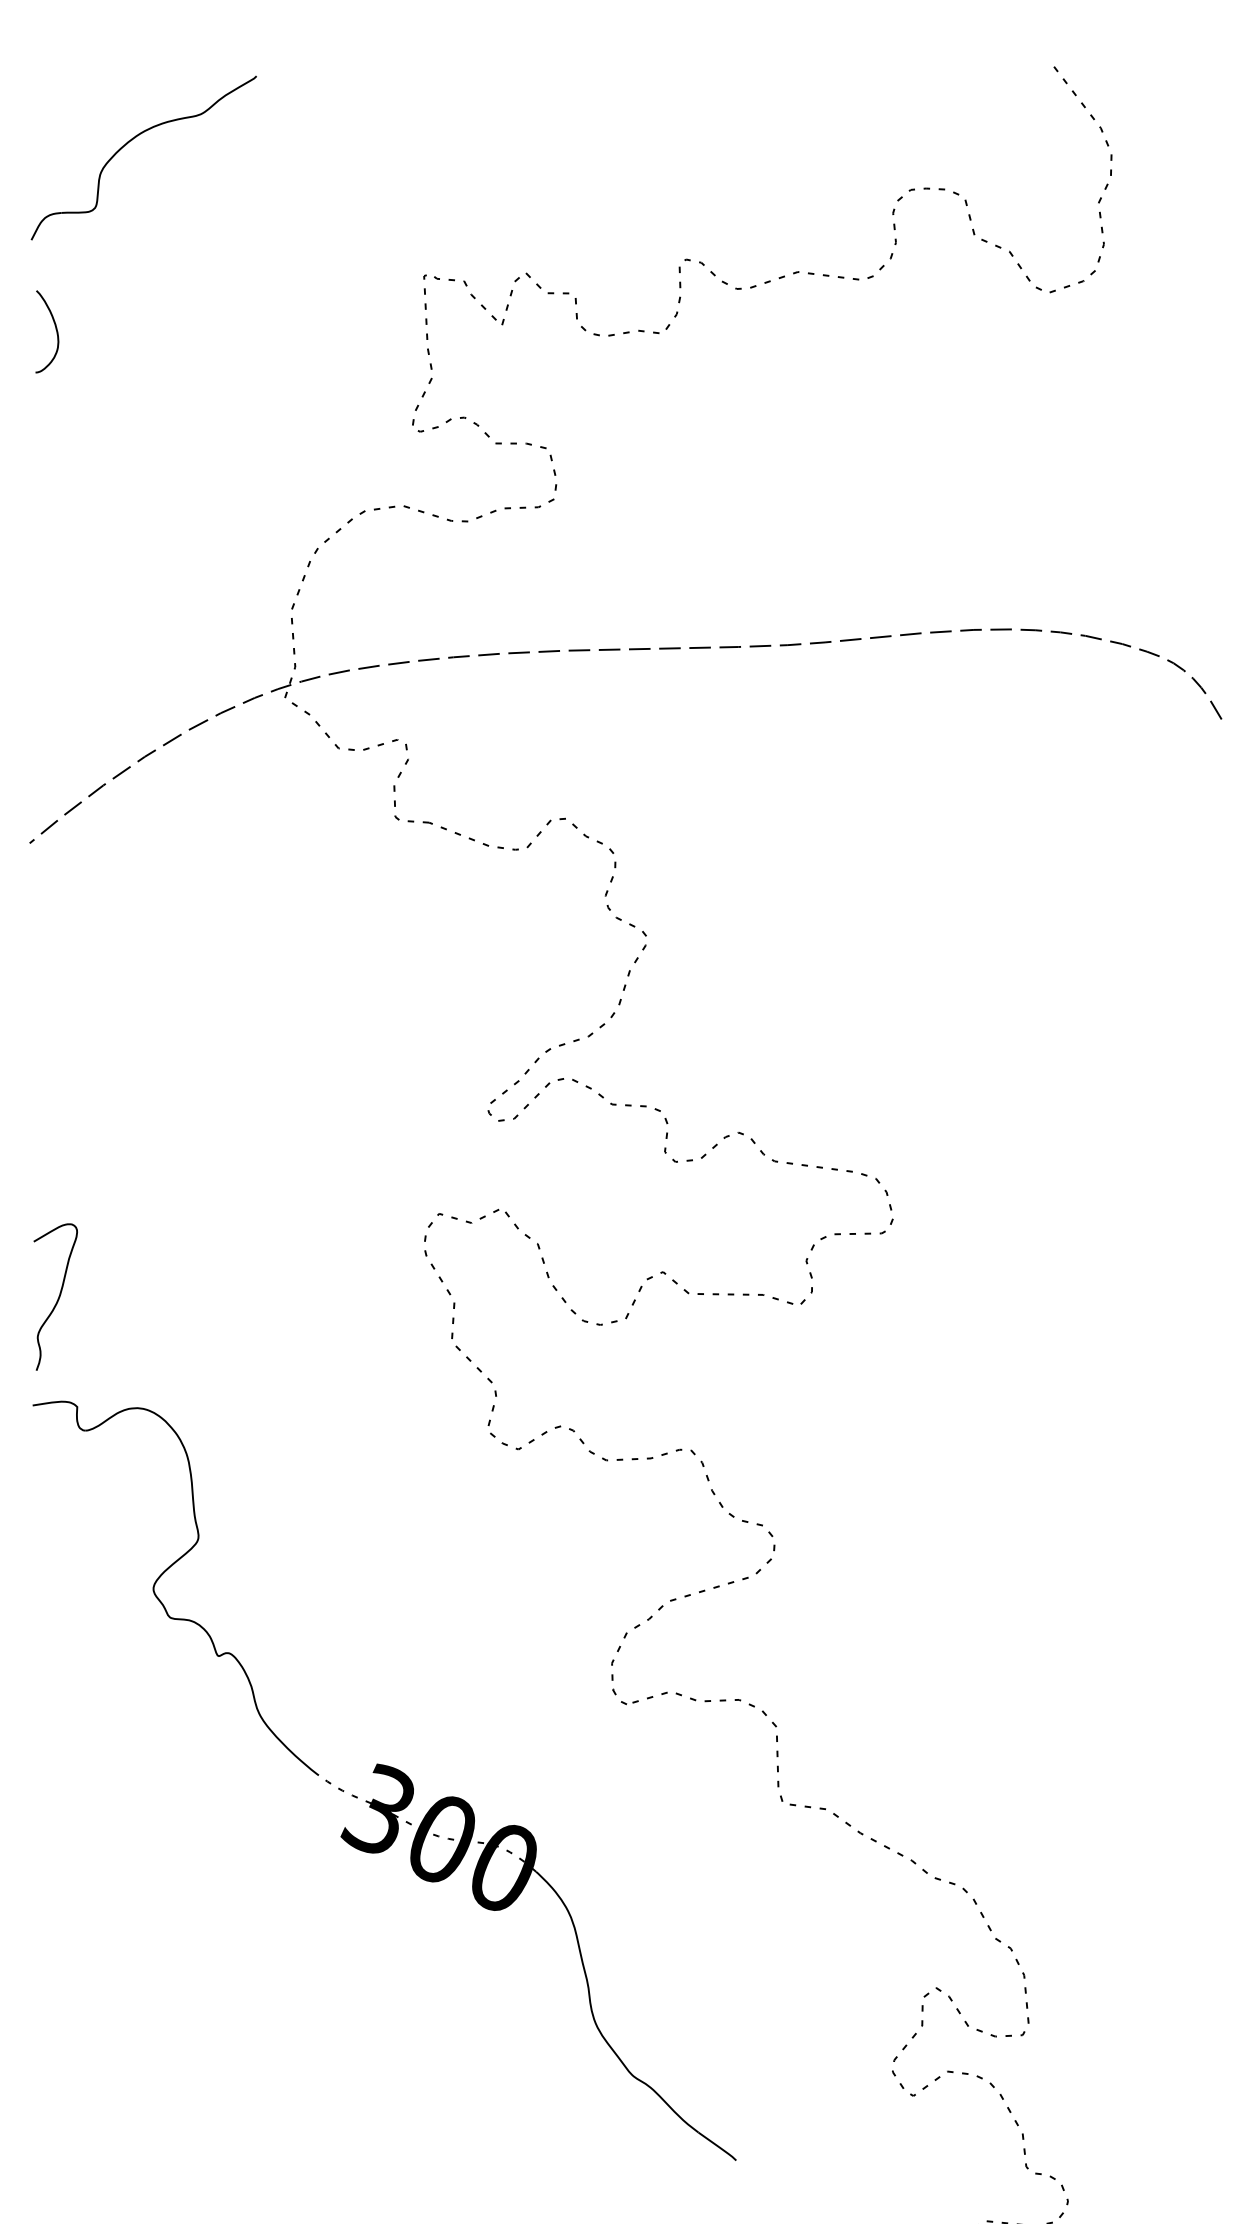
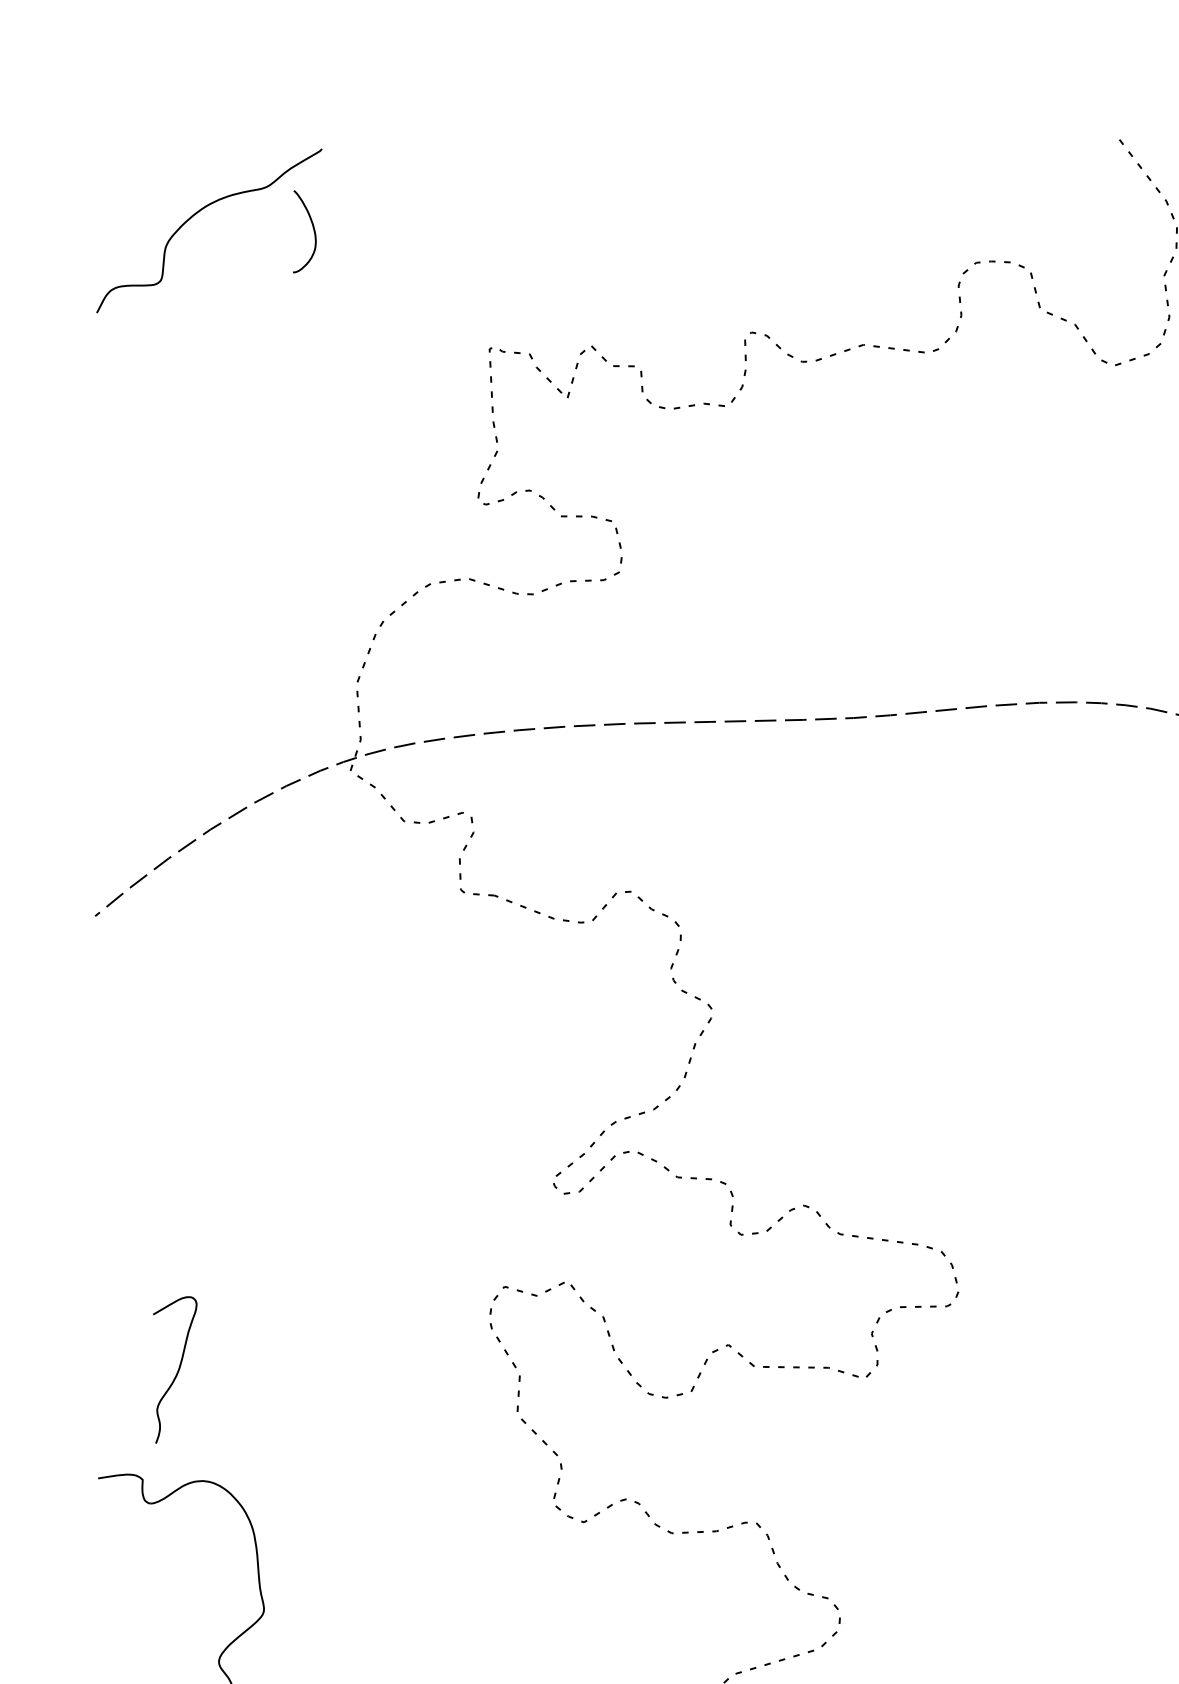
curve: (55, 329) -> (312, 229), moved
curve: (57, 1298) -> (176, 1371), moved

